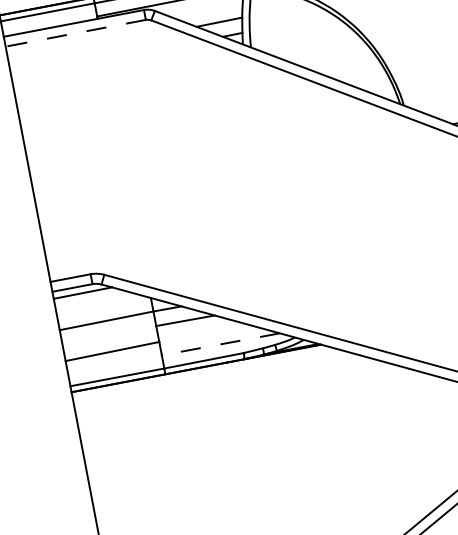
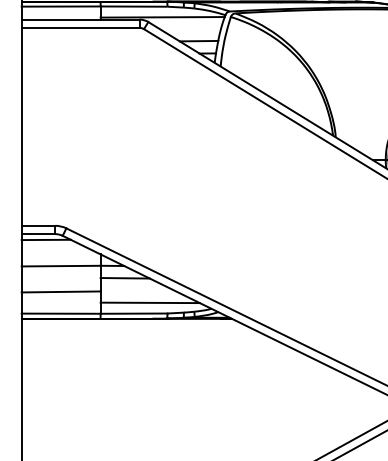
line: (75, 32) -> (80, 27), dashed -> solid
line: (221, 343) -> (150, 302), dashed -> solid

